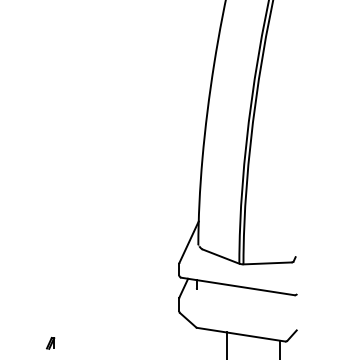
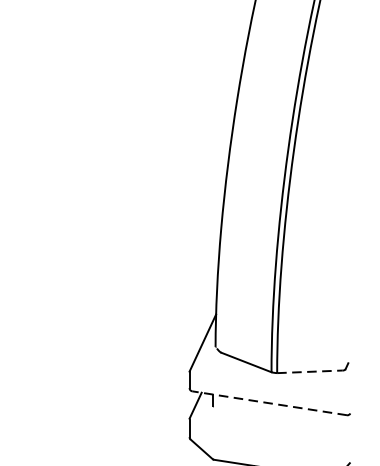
line: (268, 263) -> (311, 371), solid -> dashed
line: (237, 286) -> (268, 403), solid -> dashed

